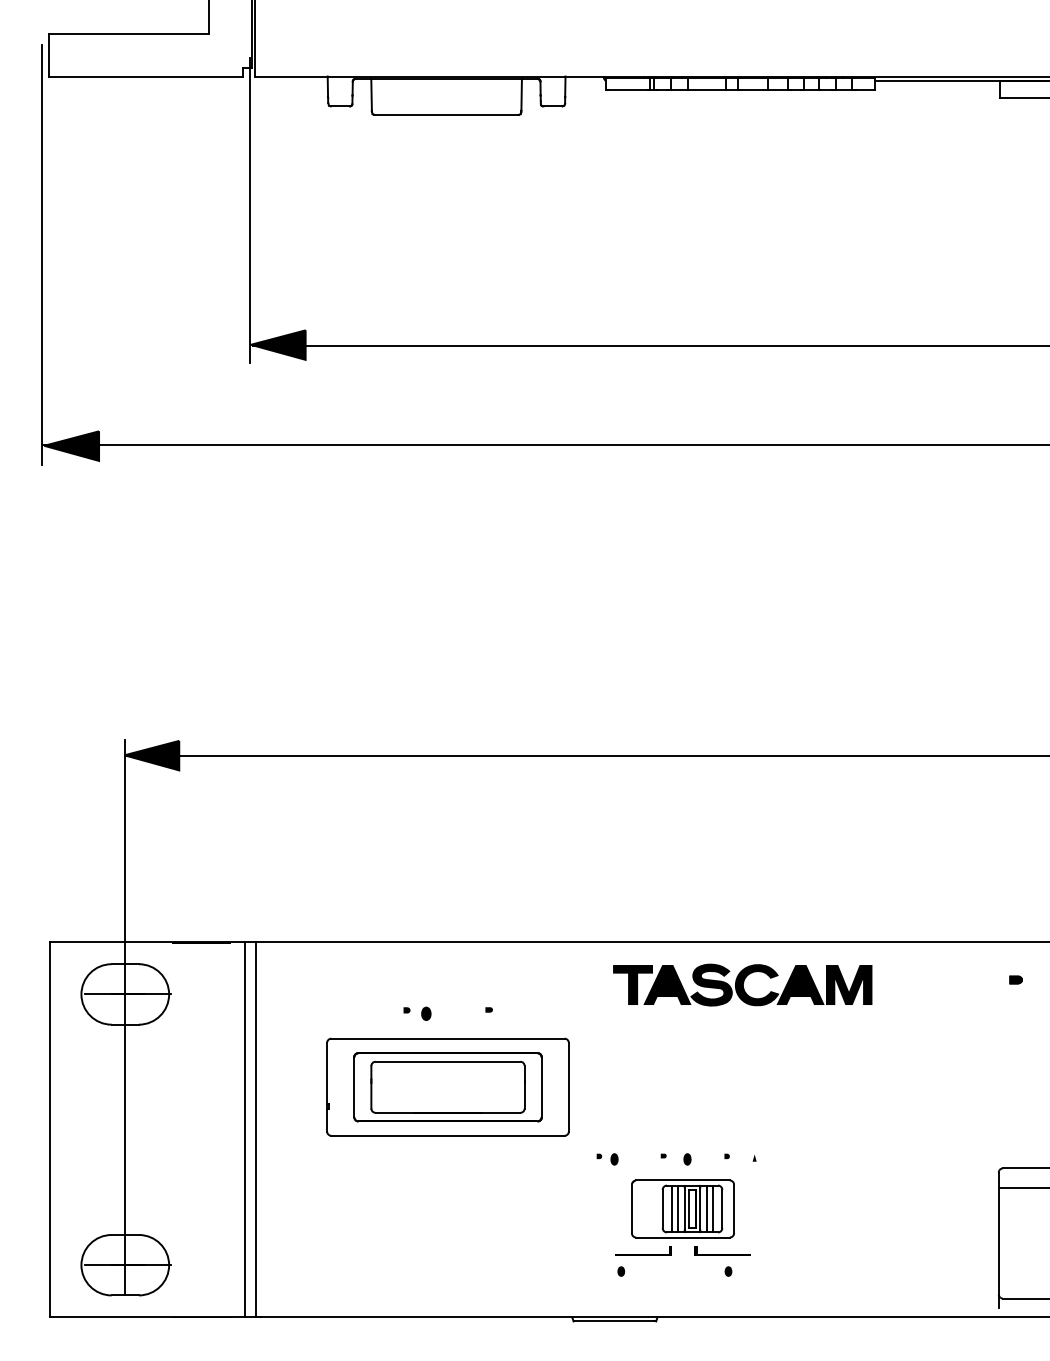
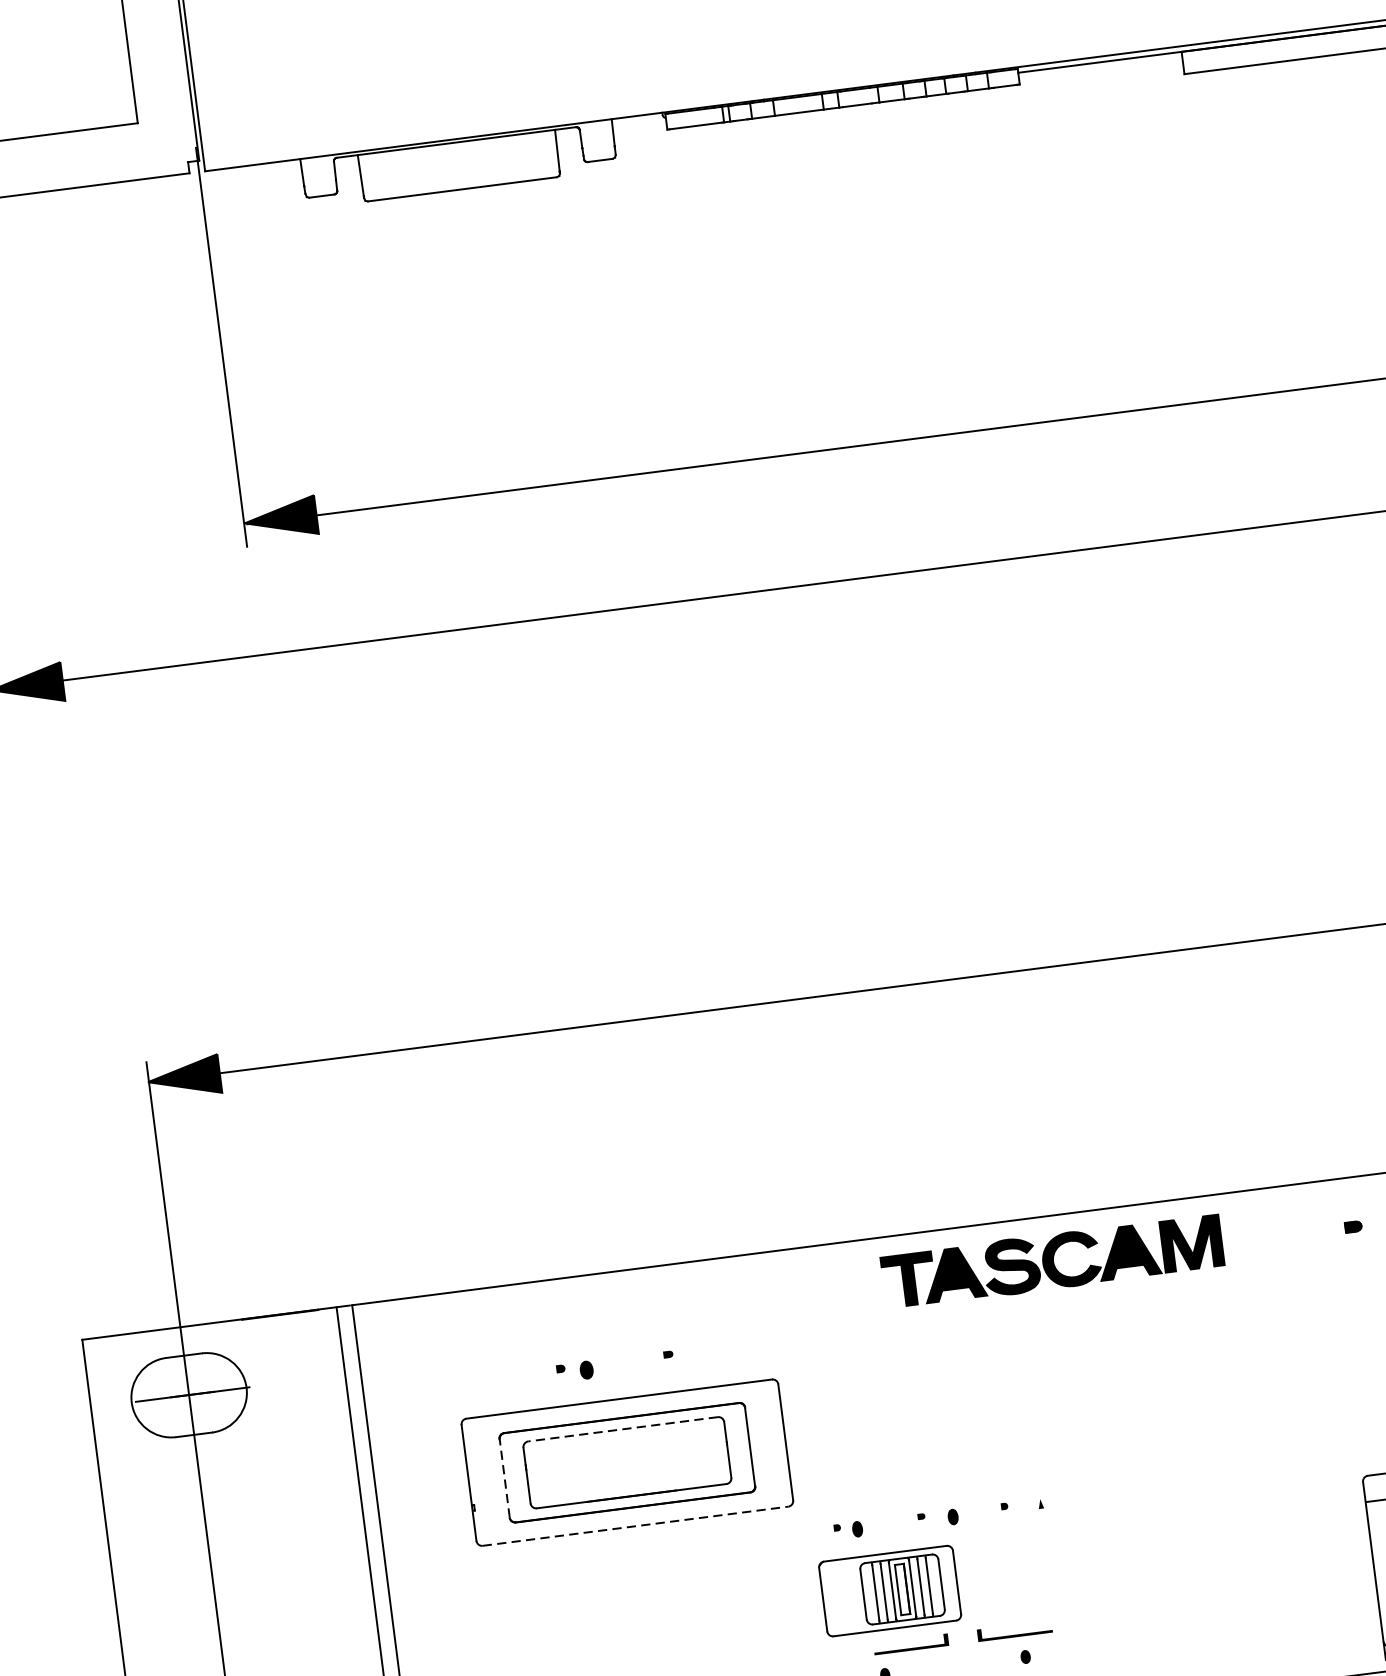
part: (742, 984) -> (1052, 1260), moved
line: (447, 1061) -> (622, 1429), solid -> dashed
line: (354, 1087) -> (504, 1478), solid -> dashed
line: (448, 1135) -> (636, 1525), solid -> dashed
part: (682, 1208) -> (889, 1590), moved

